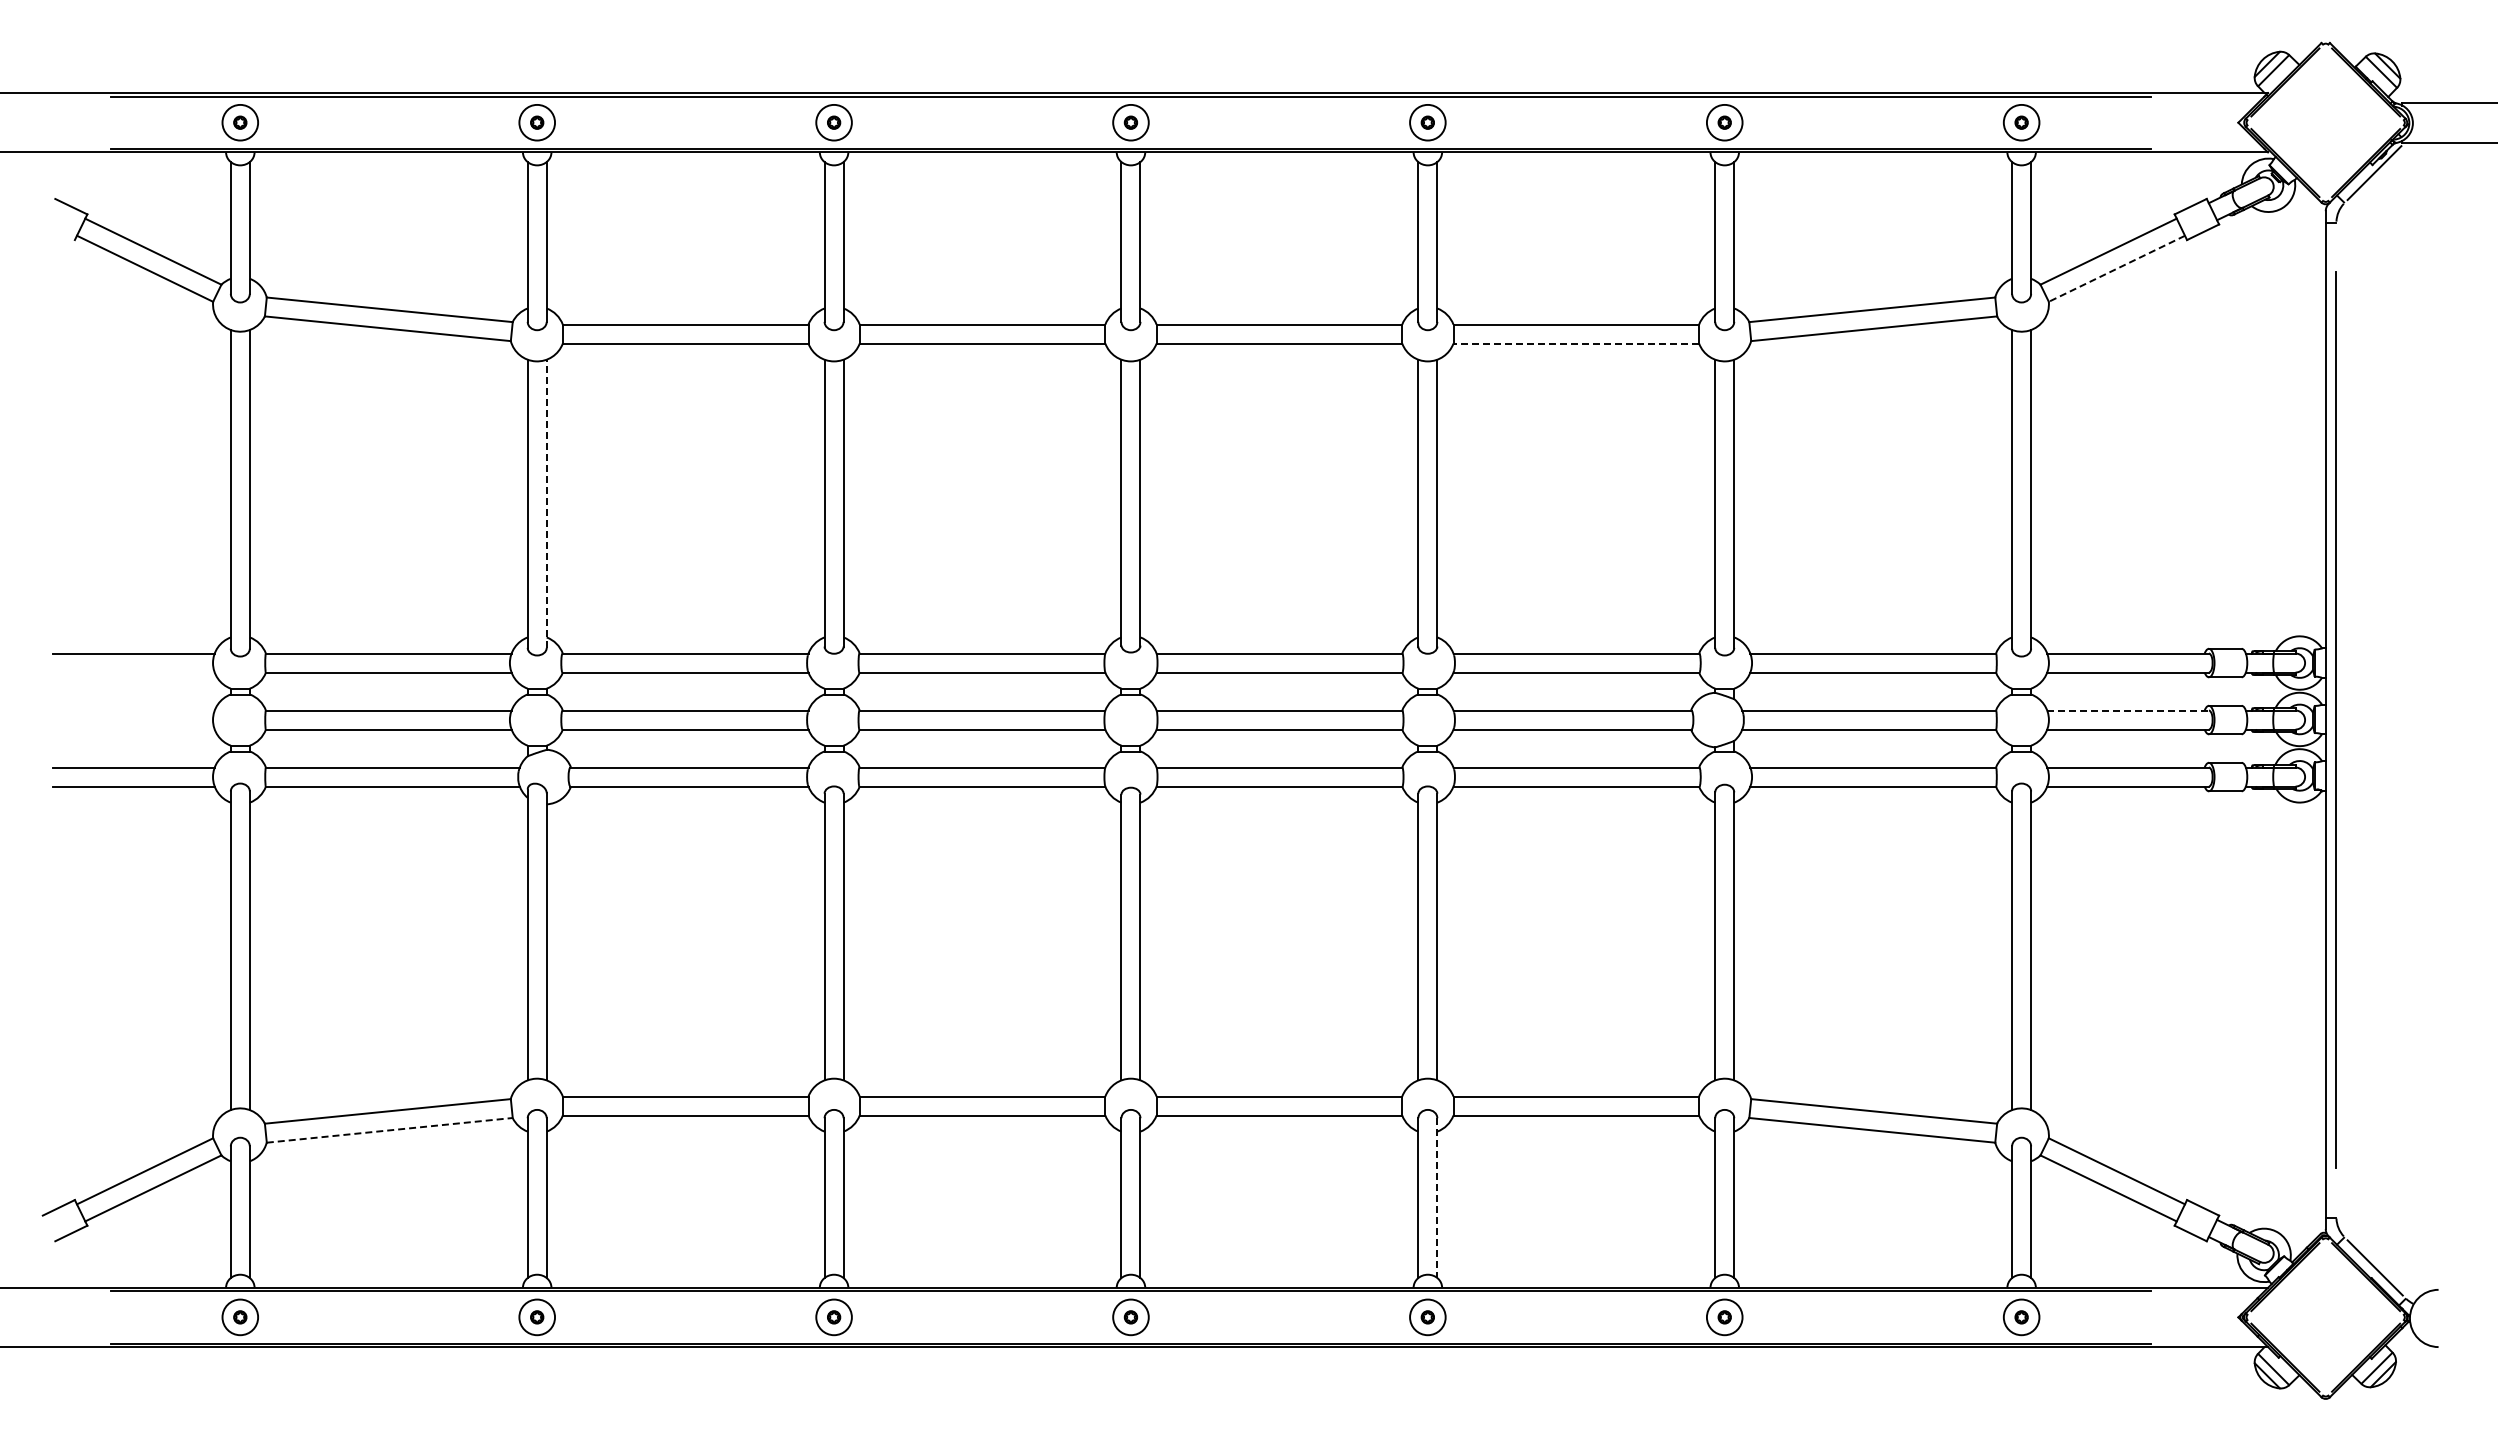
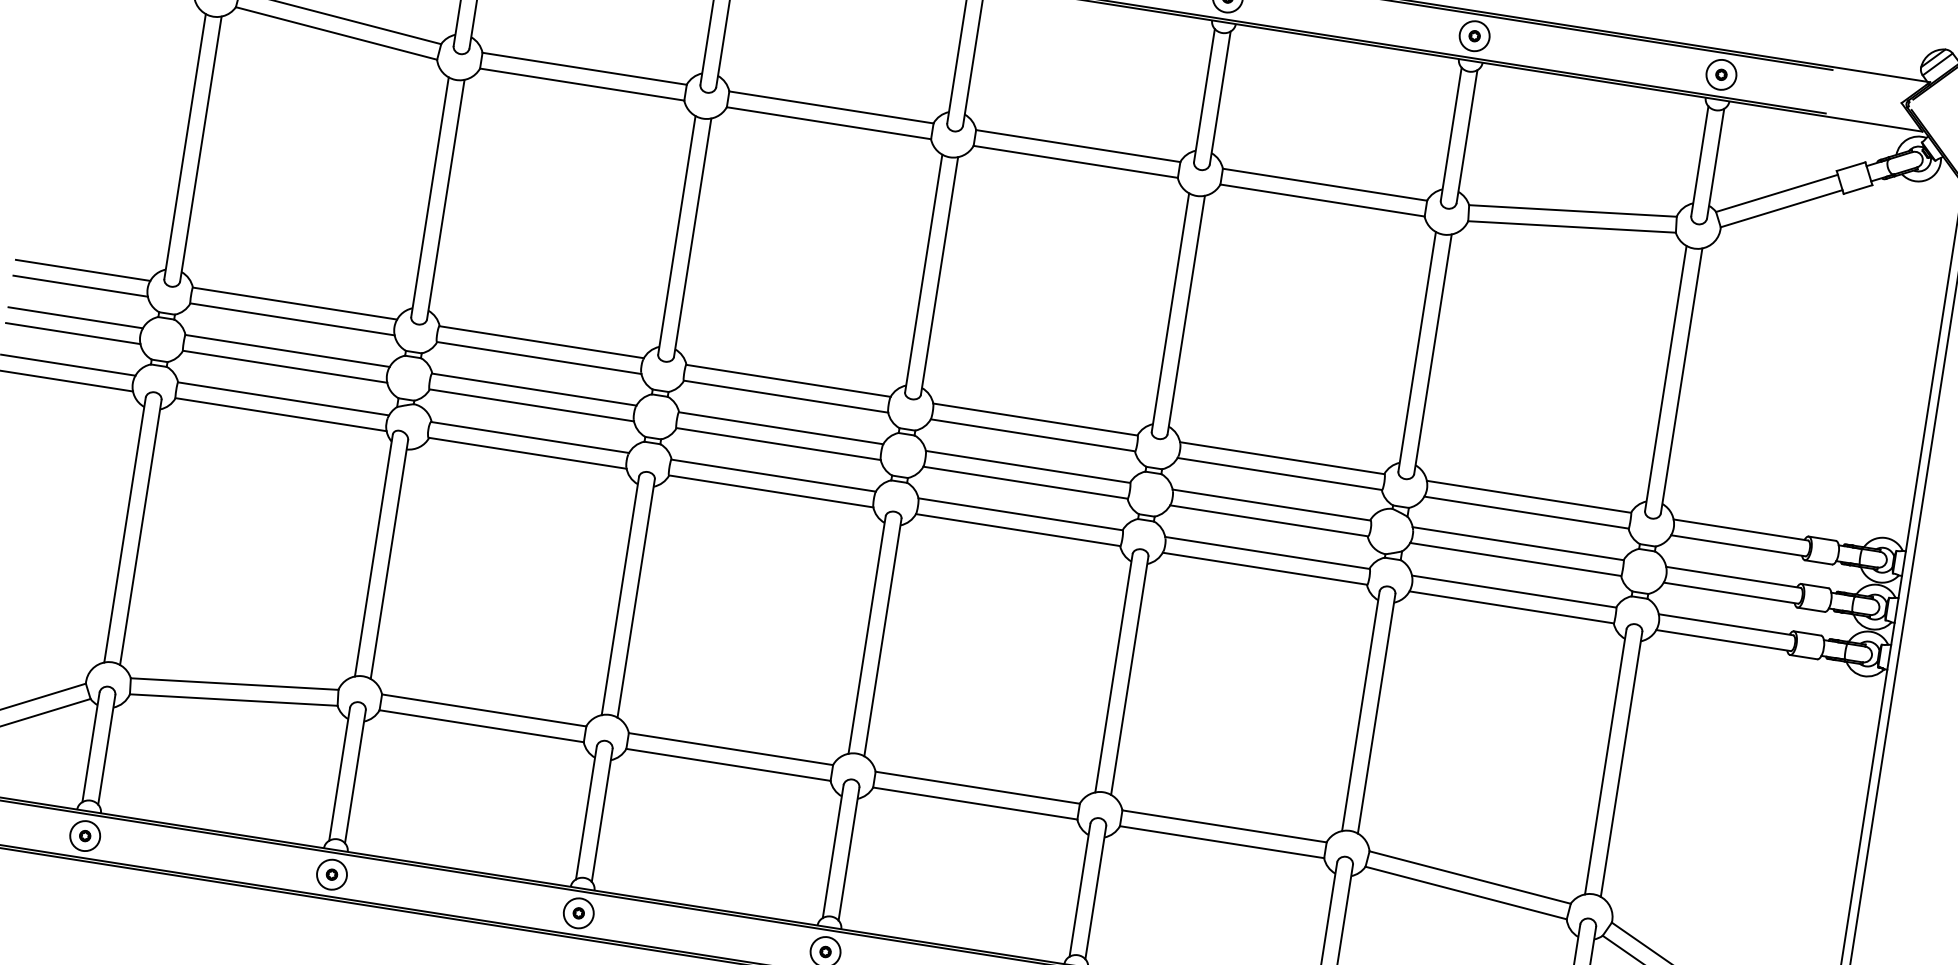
line: (2116, 268) -> (1781, 208), dashed -> solid
line: (1576, 343) -> (1322, 200), dashed -> solid
line: (546, 503) -> (445, 199), dashed -> solid
line: (133, 672) -> (80, 286), added
line: (133, 710) -> (75, 317), added
line: (2128, 710) -> (1733, 577), dashed -> solid
line: (133, 729) -> (72, 333), added
line: (389, 1130) -> (233, 700), dashed -> solid
line: (1437, 1198) -> (1095, 893), dashed -> solid

